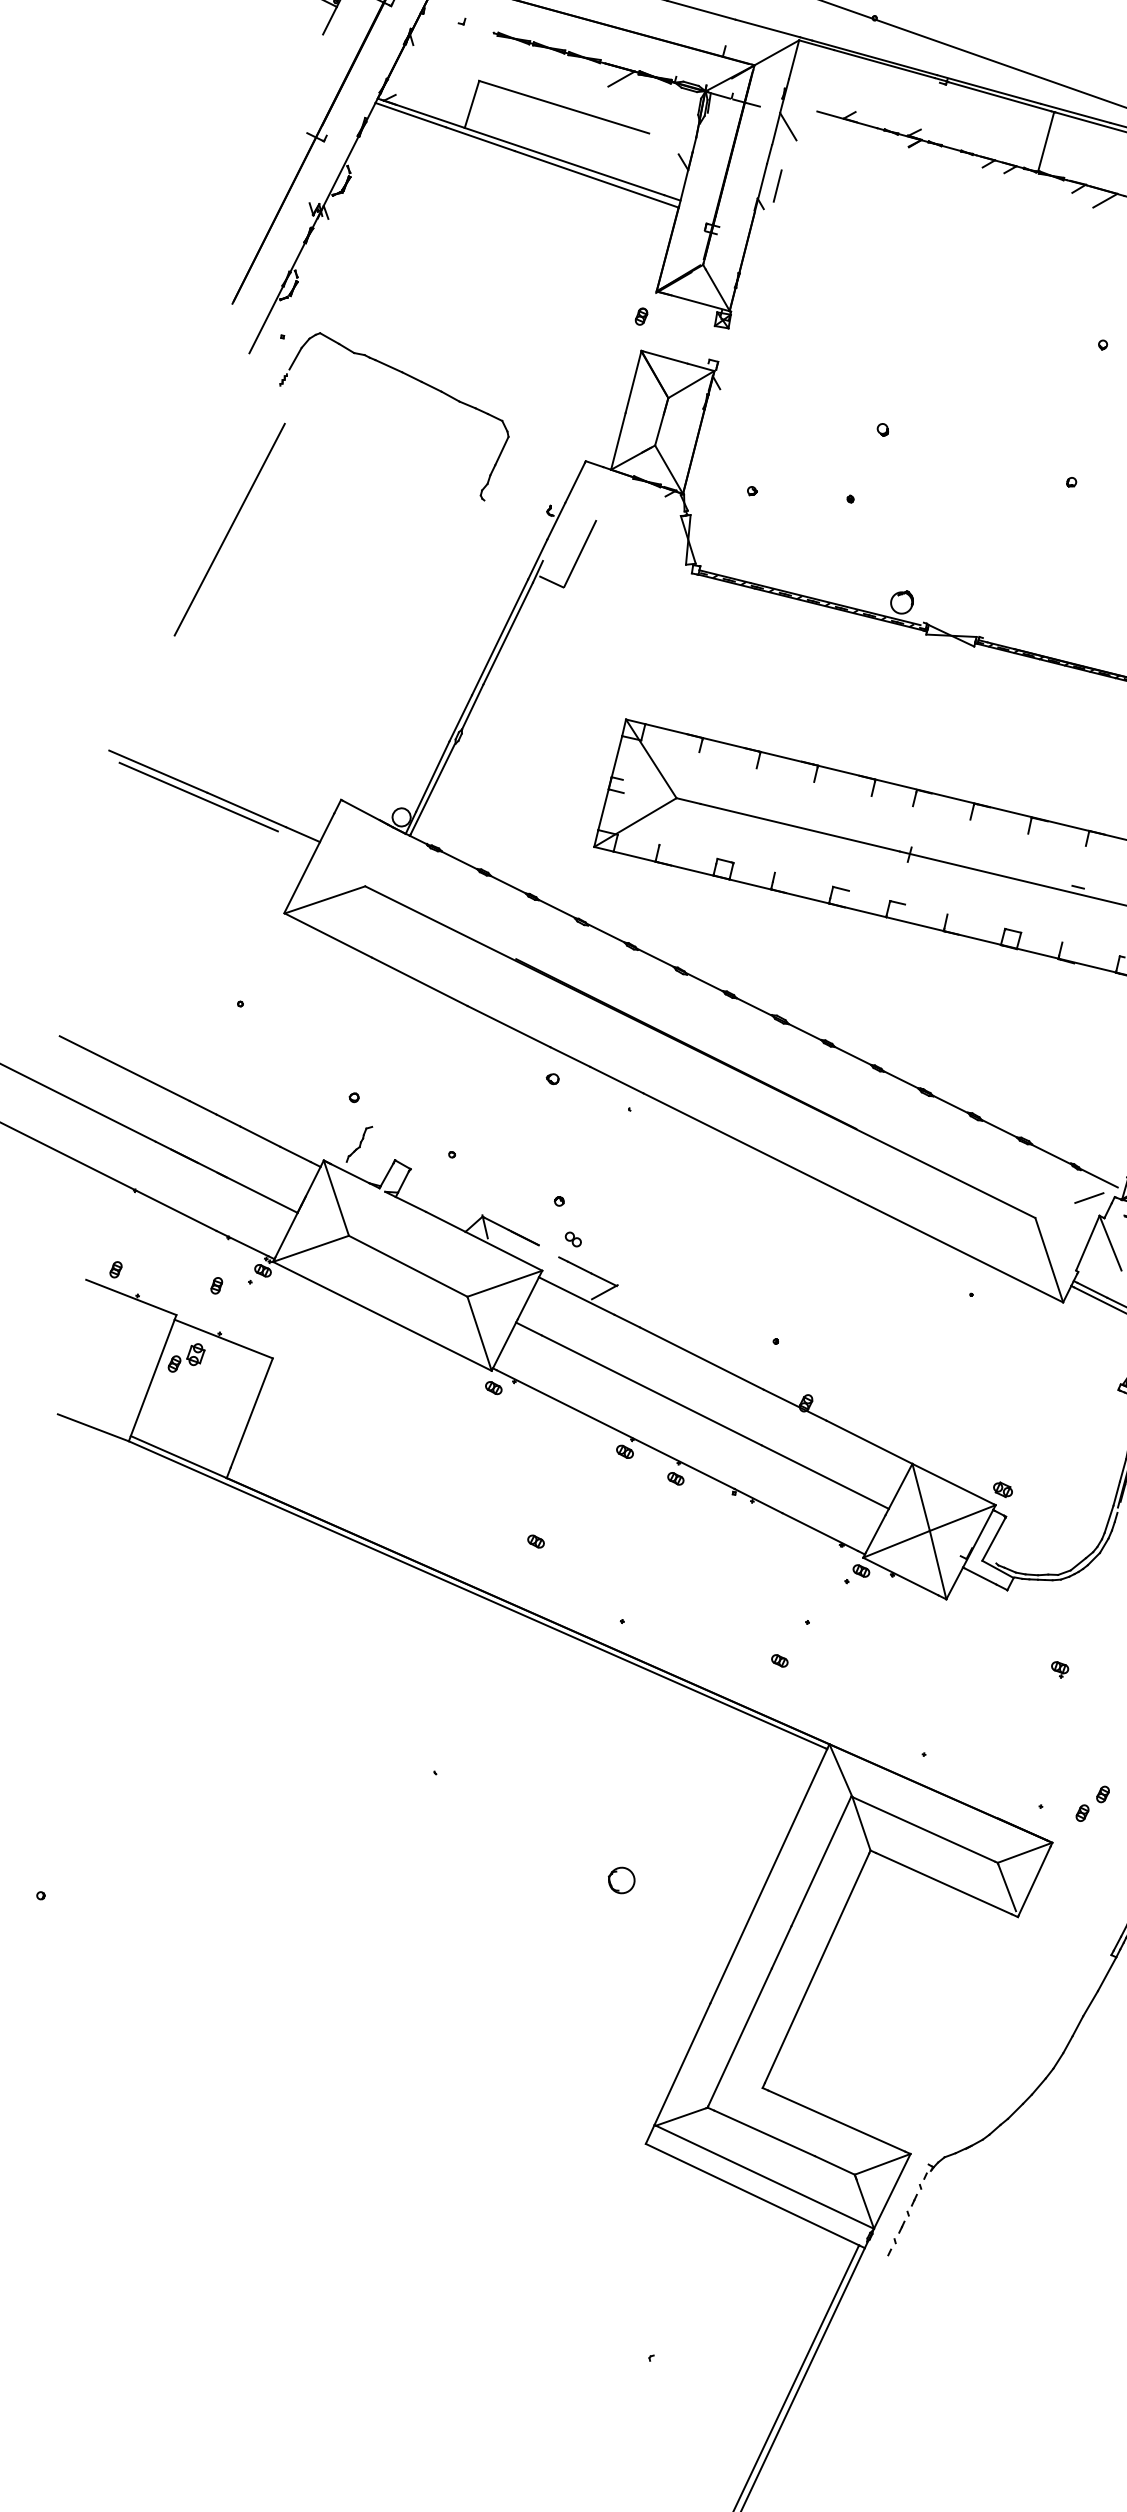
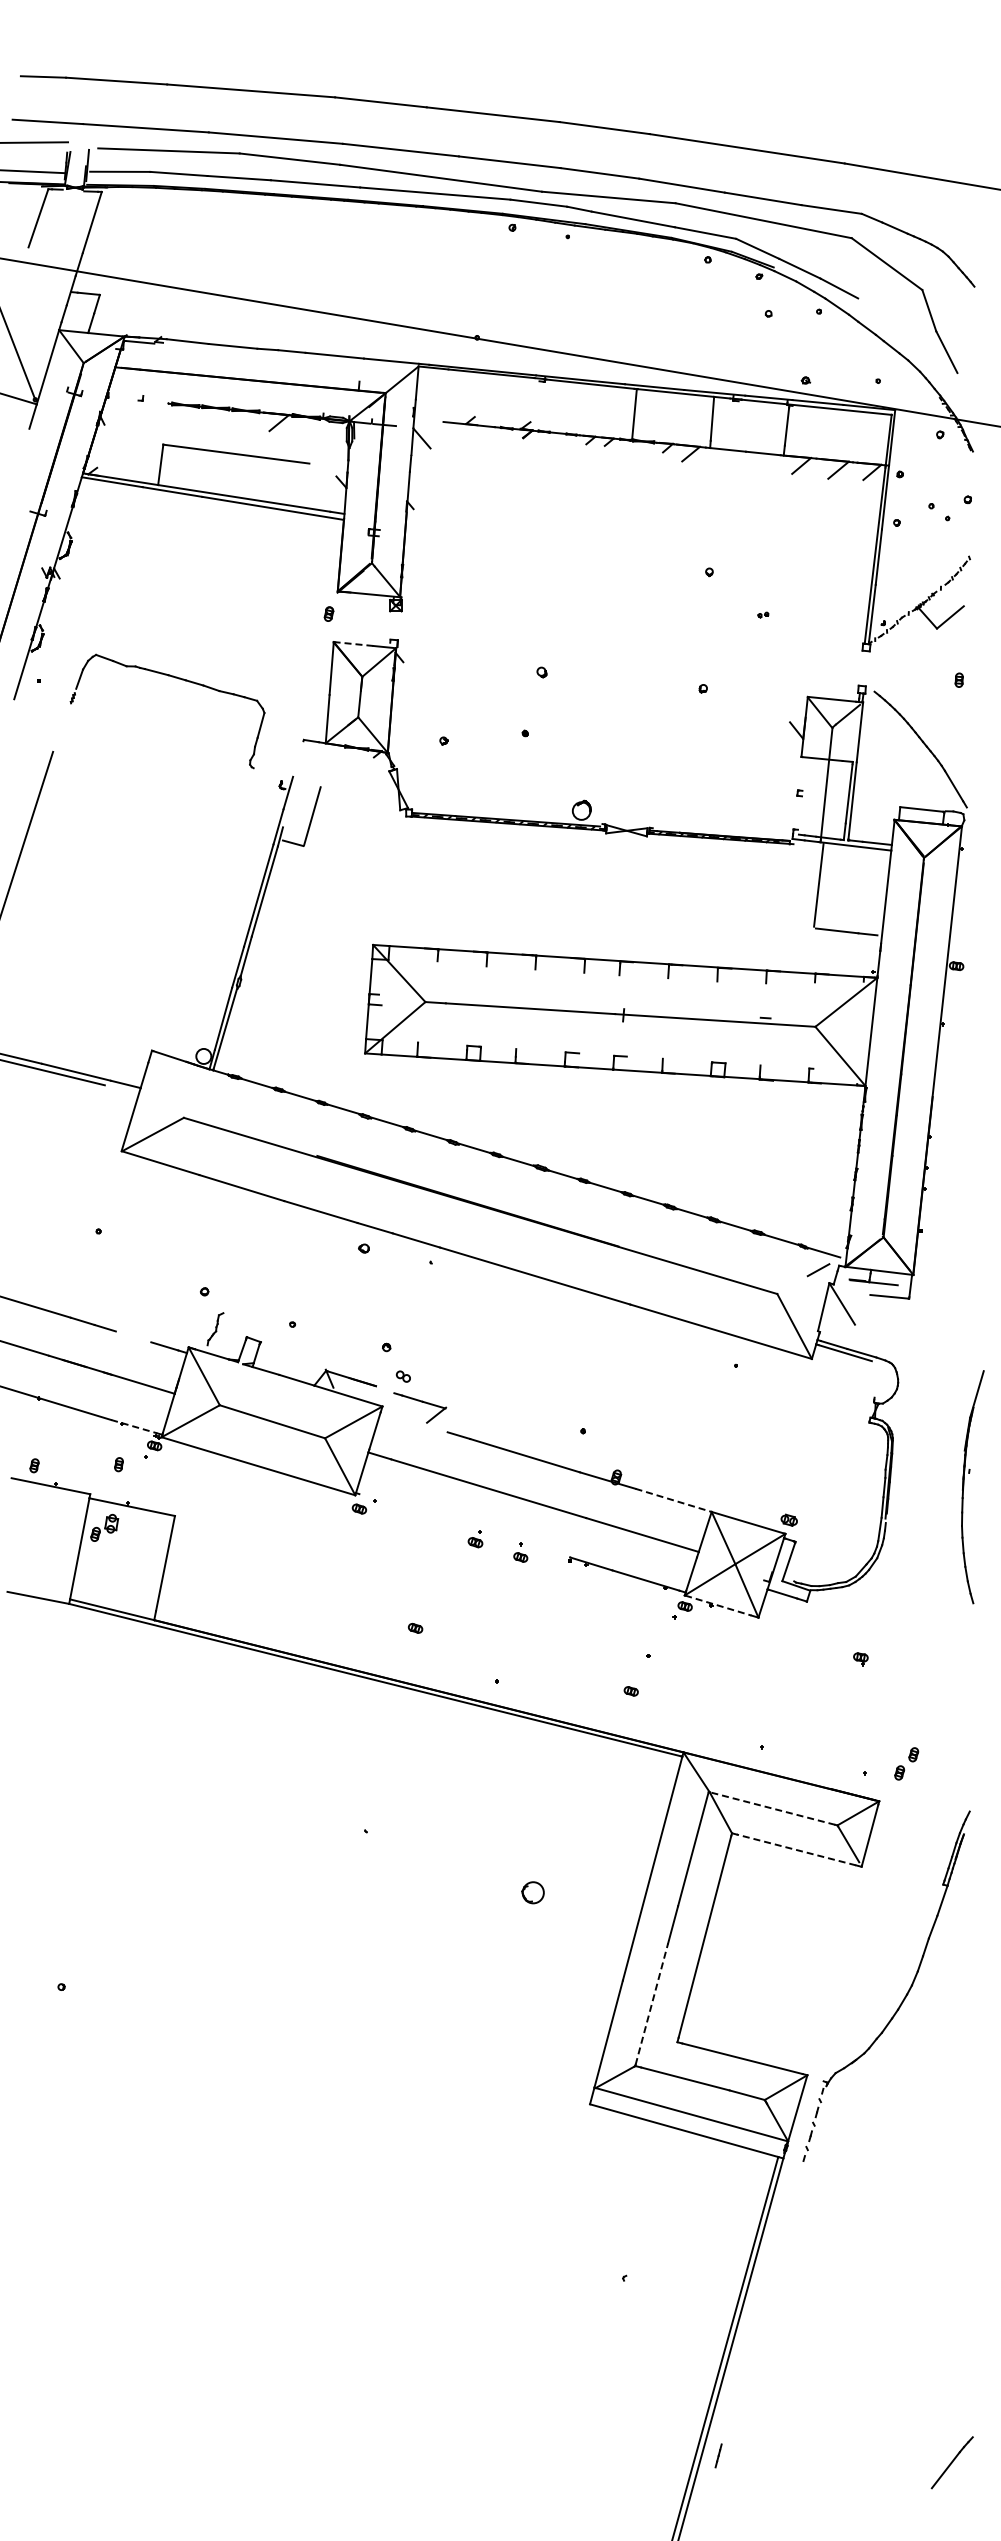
line: (777, 186) -> (421, 488), removed
line: (664, 357) -> (353, 644), solid -> dashed
part: (413, 379) -> (178, 679), moved
line: (575, 482) -> (298, 758), removed
line: (260, 1136) -> (133, 1336), removed
line: (243, 1243) -> (134, 1426), solid -> dashed
line: (575, 1296) -> (413, 1422), removed
line: (615, 1429) -> (464, 1525), removed
line: (869, 1442) -> (673, 1500), solid -> dashed
line: (901, 1576) -> (718, 1605), solid -> dashed
line: (923, 1829) -> (772, 1808), solid -> dashed
line: (943, 1883) -> (796, 1849), solid -> dashed
line: (739, 2037) -> (651, 2004), solid -> dashed

